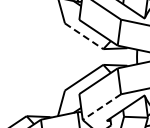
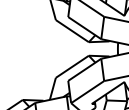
line: (84, 36) -> (72, 31), dashed -> solid
line: (101, 107) -> (87, 92), dashed -> solid

